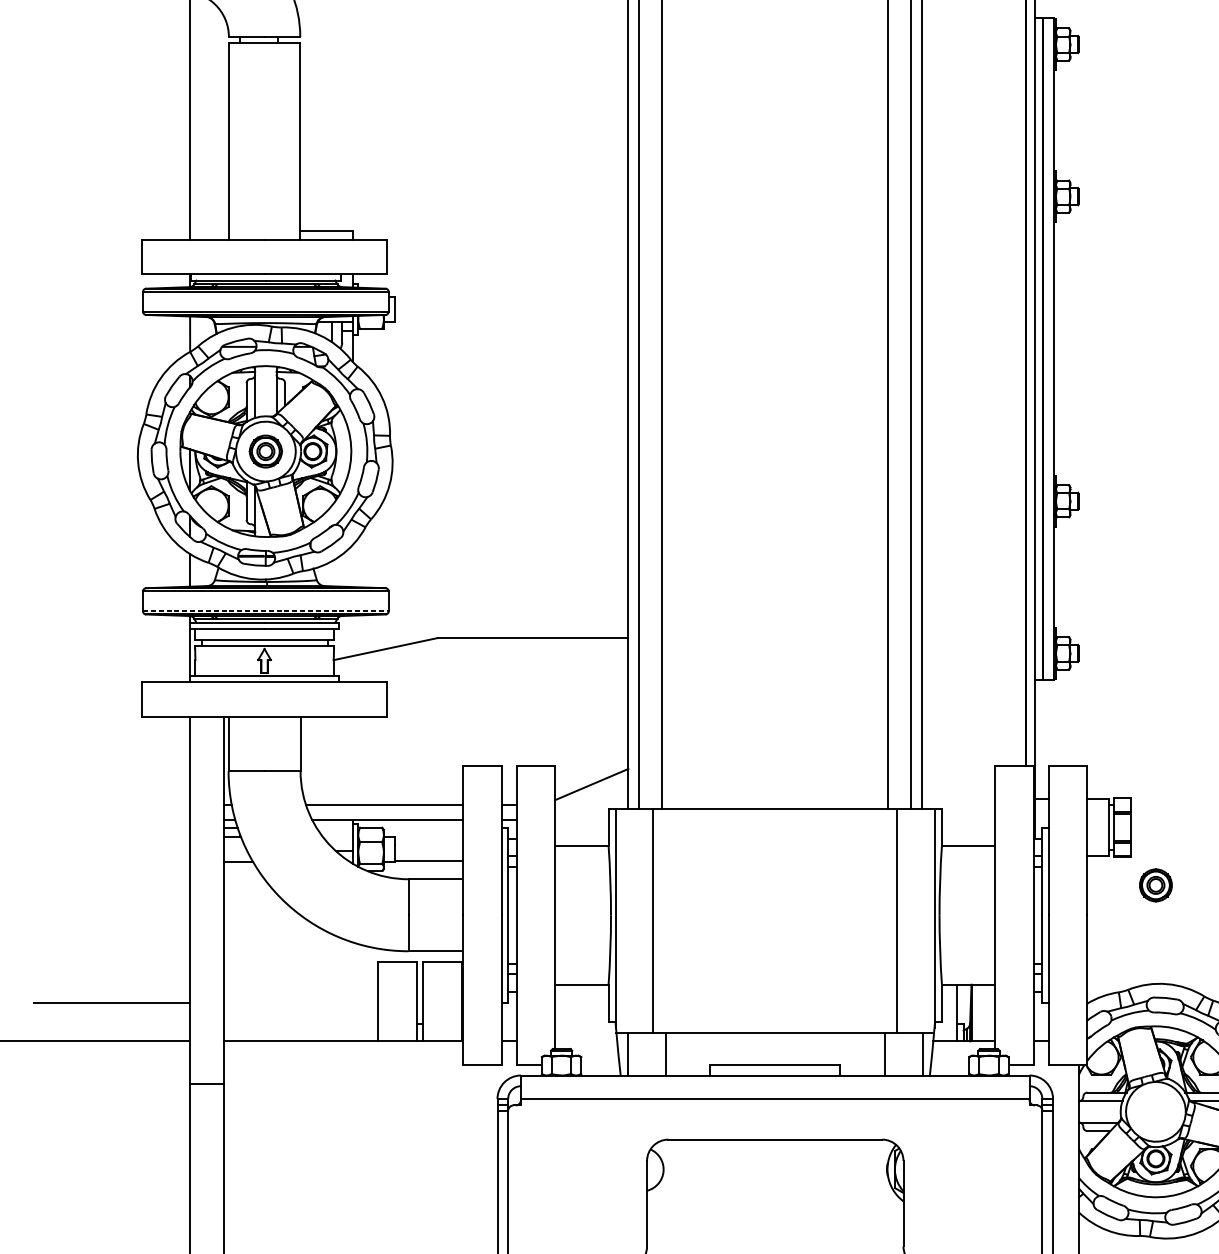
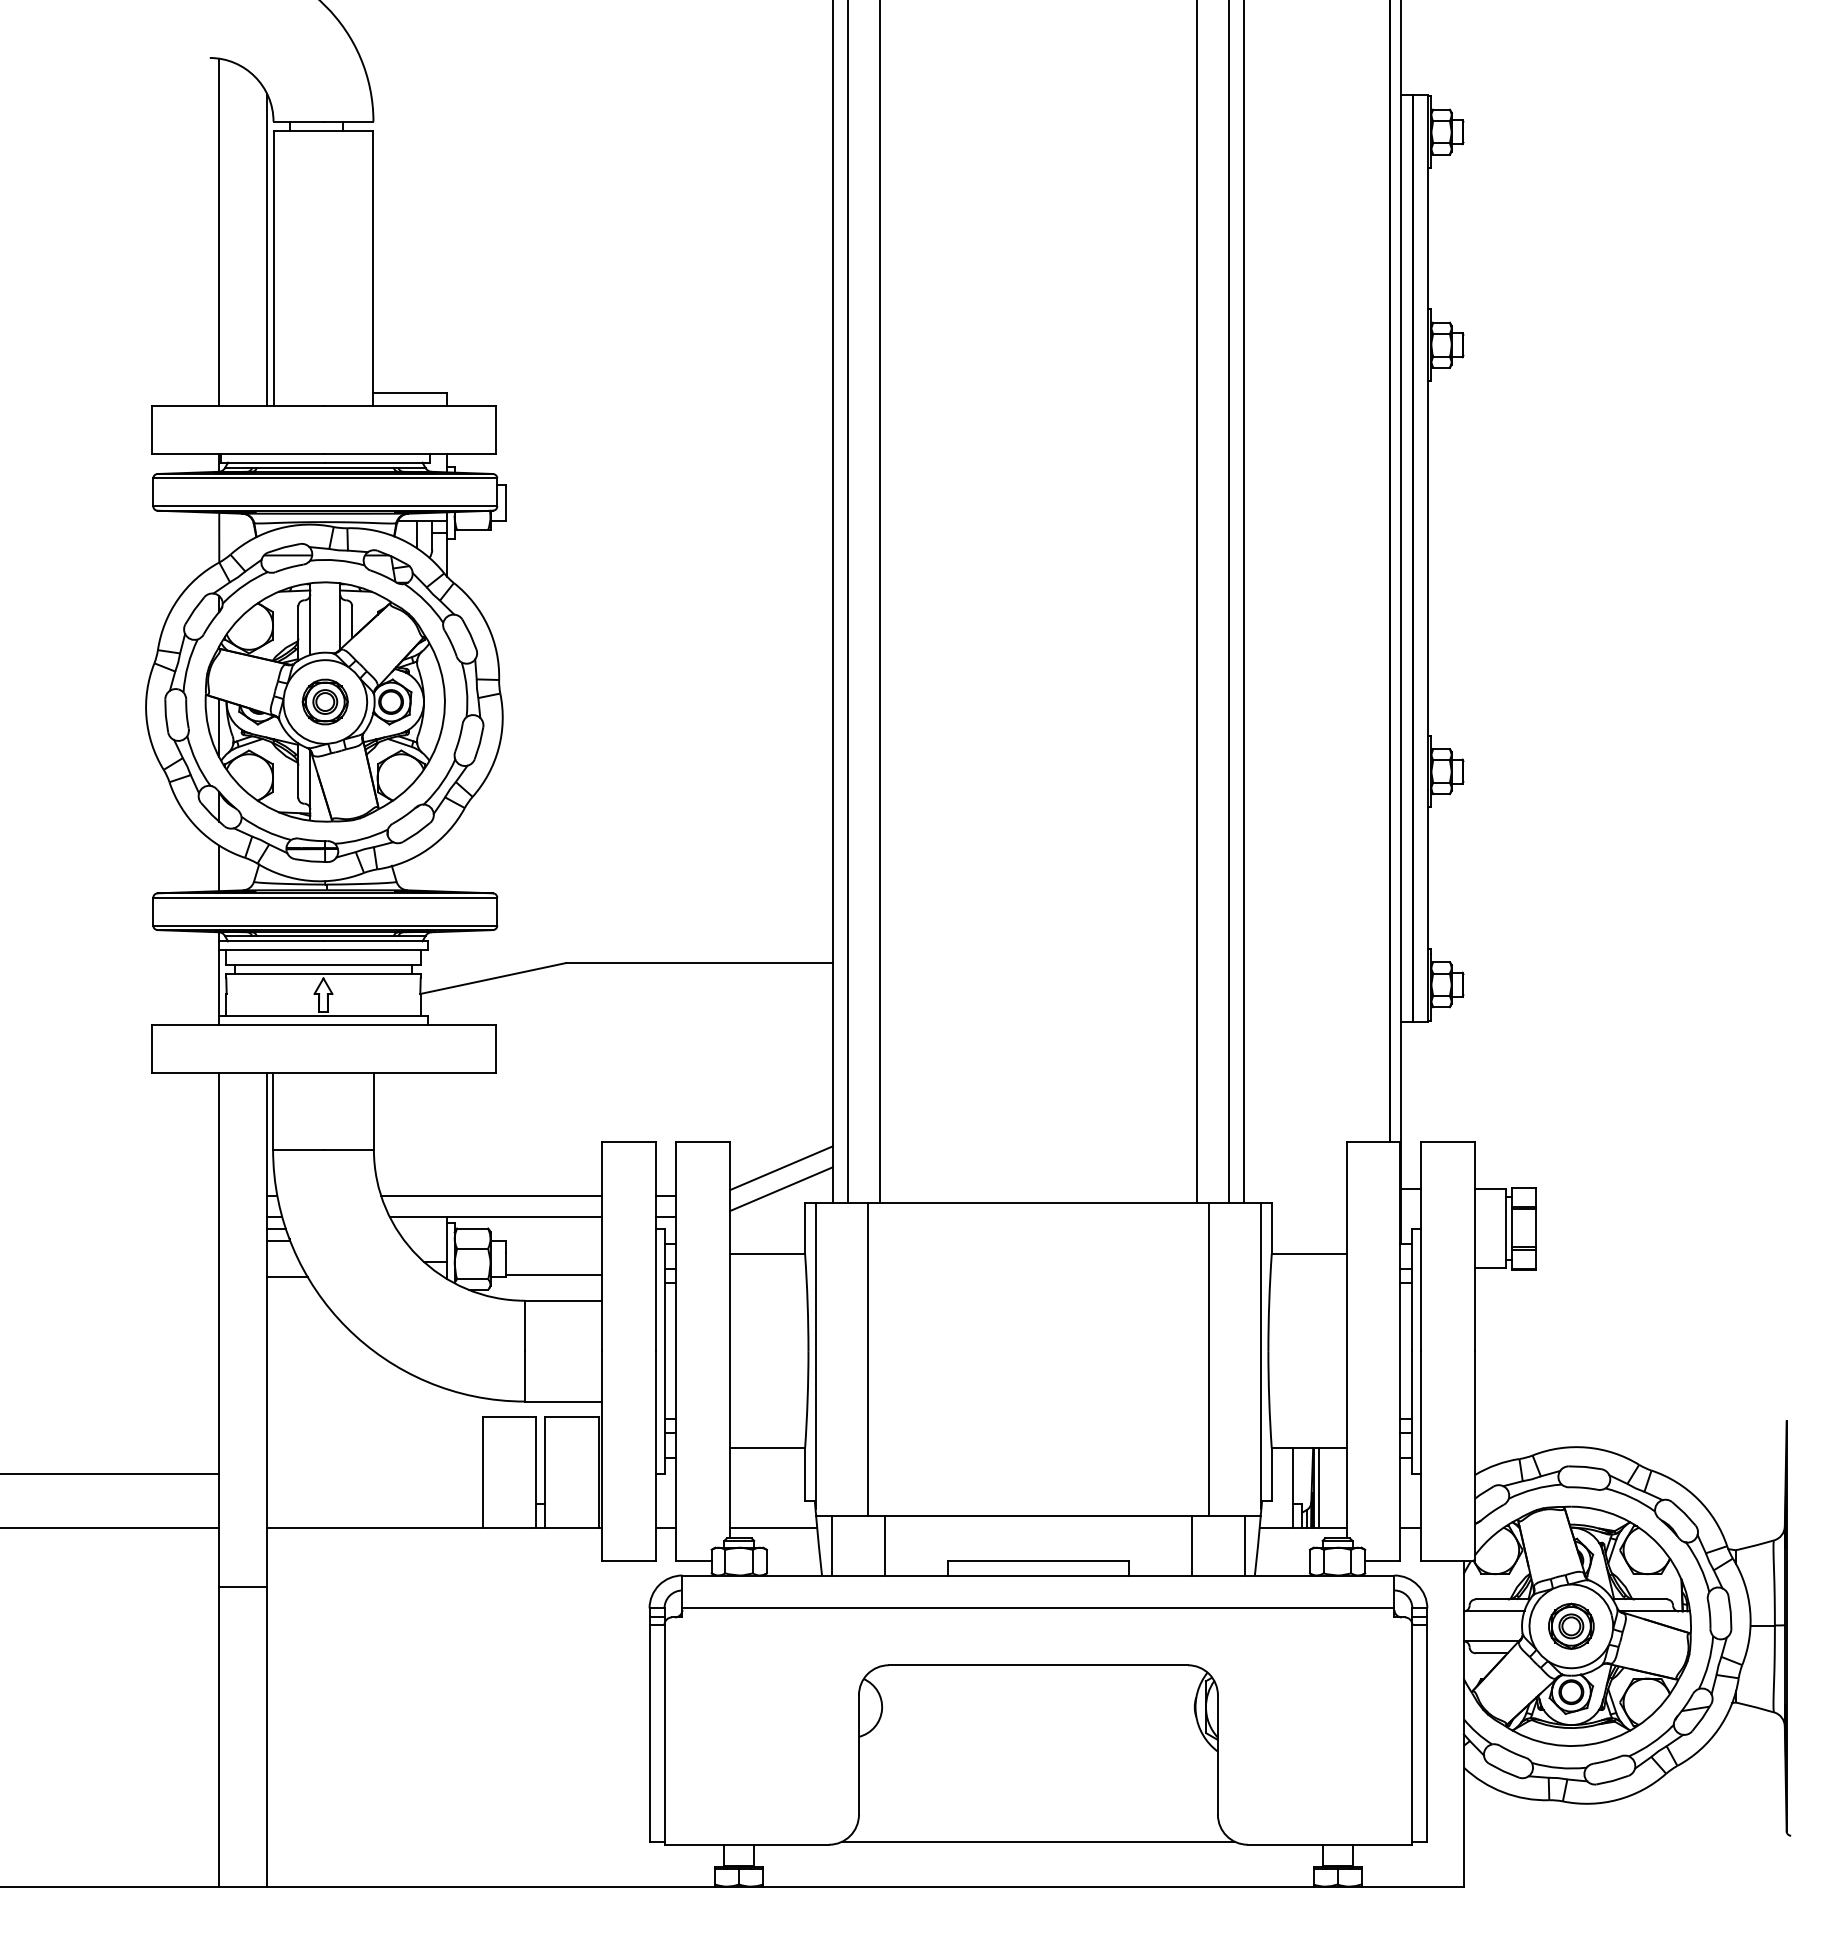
line: (224, 128) -> (267, 249), added
line: (266, 611) -> (325, 925), dashed -> solid
line: (591, 799) -> (781, 1188), added
part: (1156, 884) -> (1571, 1625), moved
line: (975, 1012) -> (1318, 1487), added
line: (586, 1041) -> (773, 1527), added

